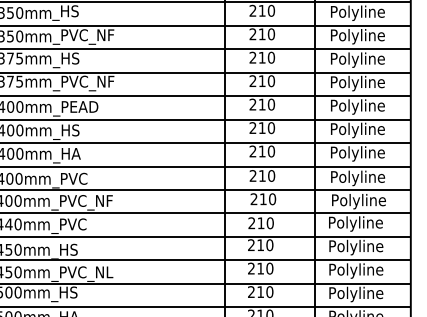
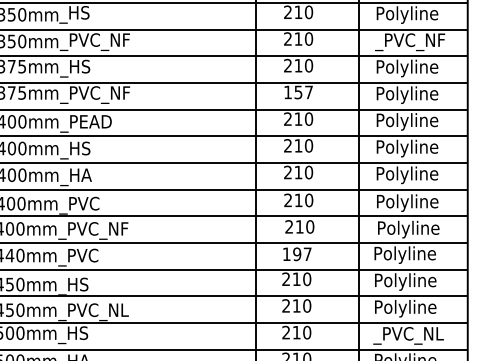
text: (360, 37) -> (410, 42), Polyline -> _PVC_NF
text: (262, 81) -> (298, 92), 210 -> 157
text: (260, 223) -> (296, 254), 210 -> 197
text: (358, 294) -> (408, 335), Polyline -> _PVC_NL

